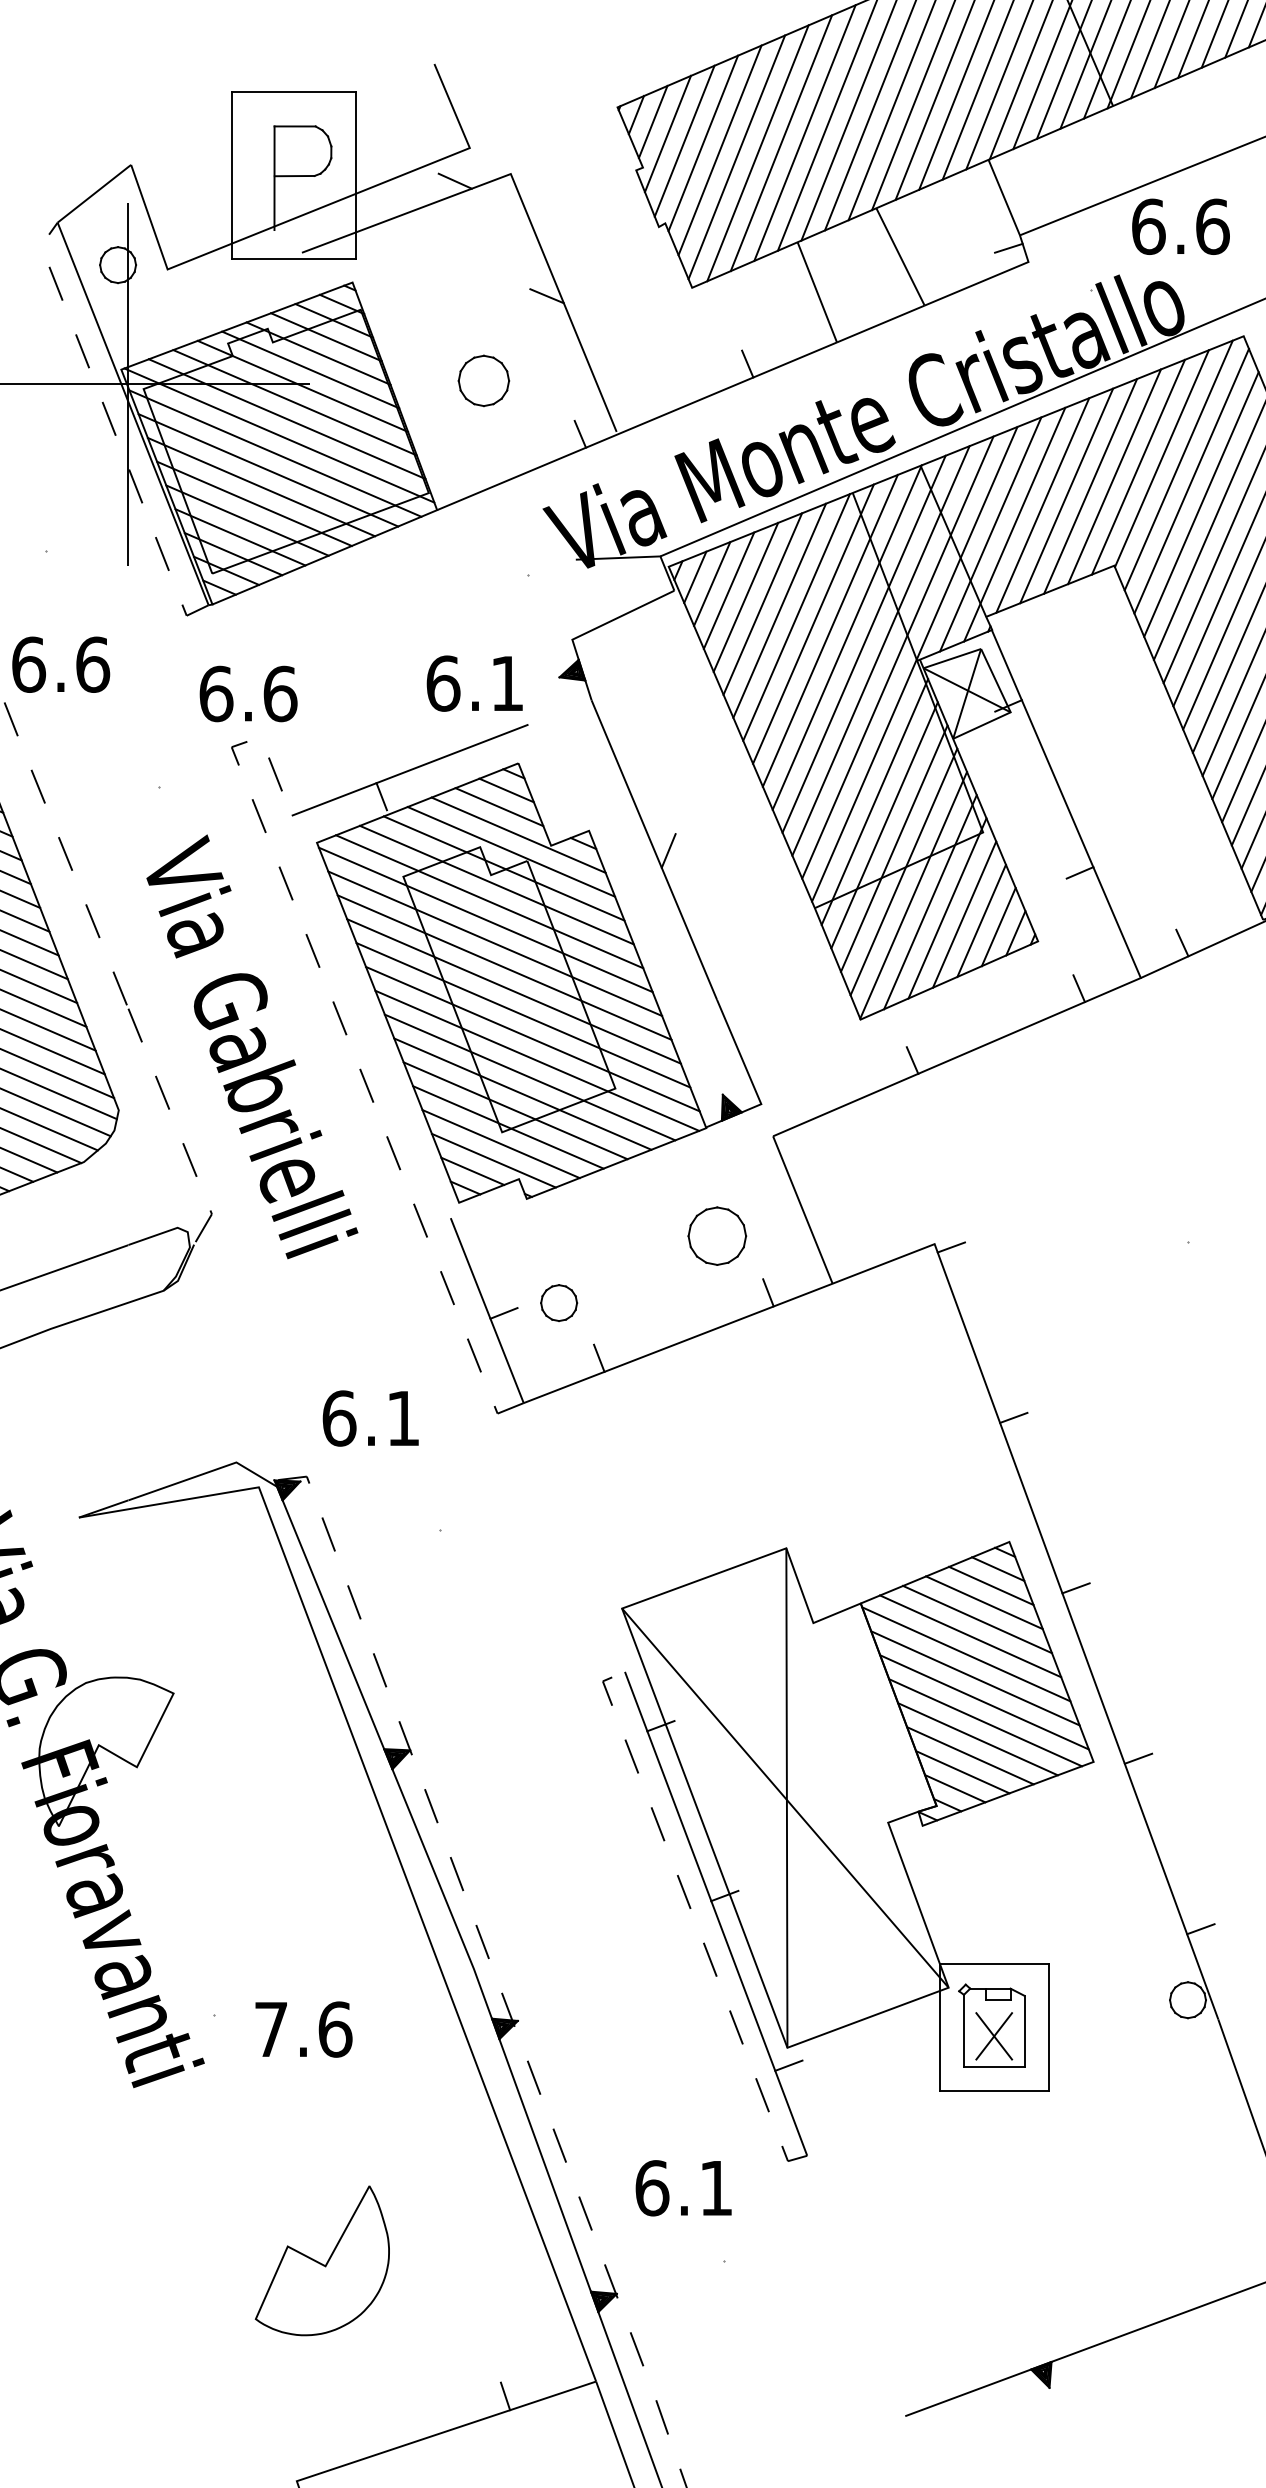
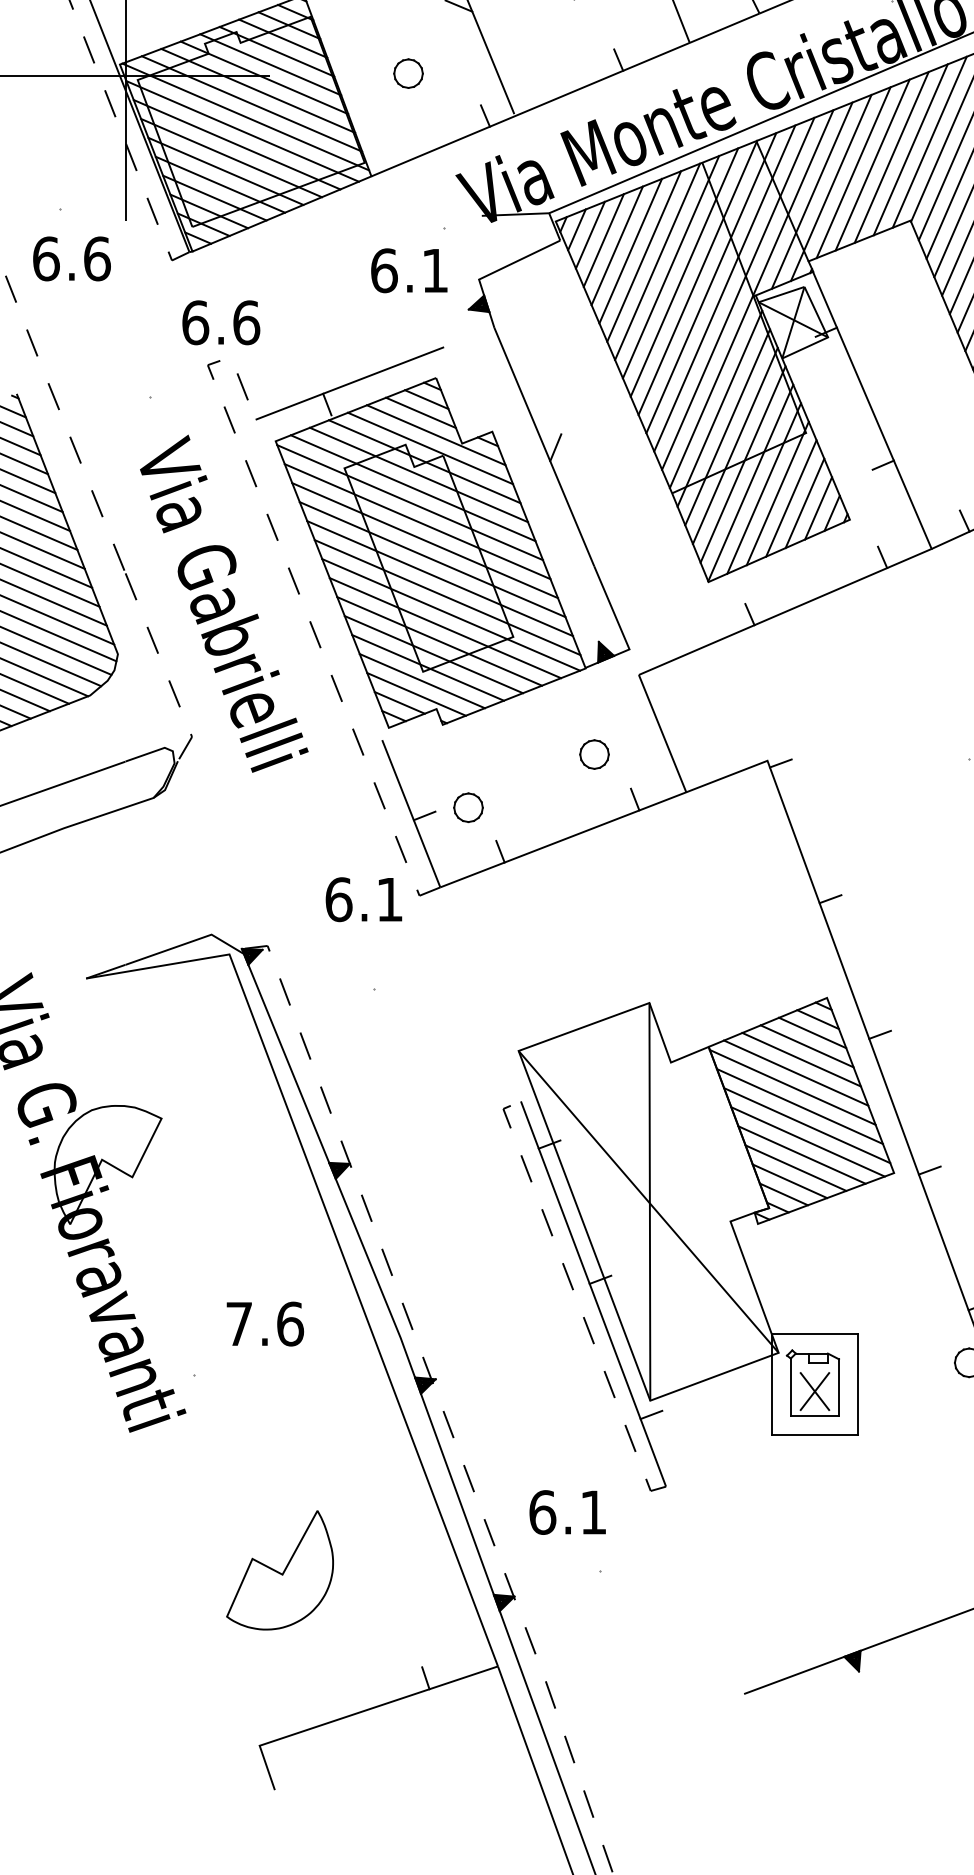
part: (483, 381) -> (408, 73), size x0.71
text: (61, 664) -> (72, 258), moved
text: (474, 683) -> (409, 270), moved
part: (717, 1236) -> (594, 754), size x0.62
text: (370, 1418) -> (363, 899), moved
text: (303, 2029) -> (264, 1324), moved

